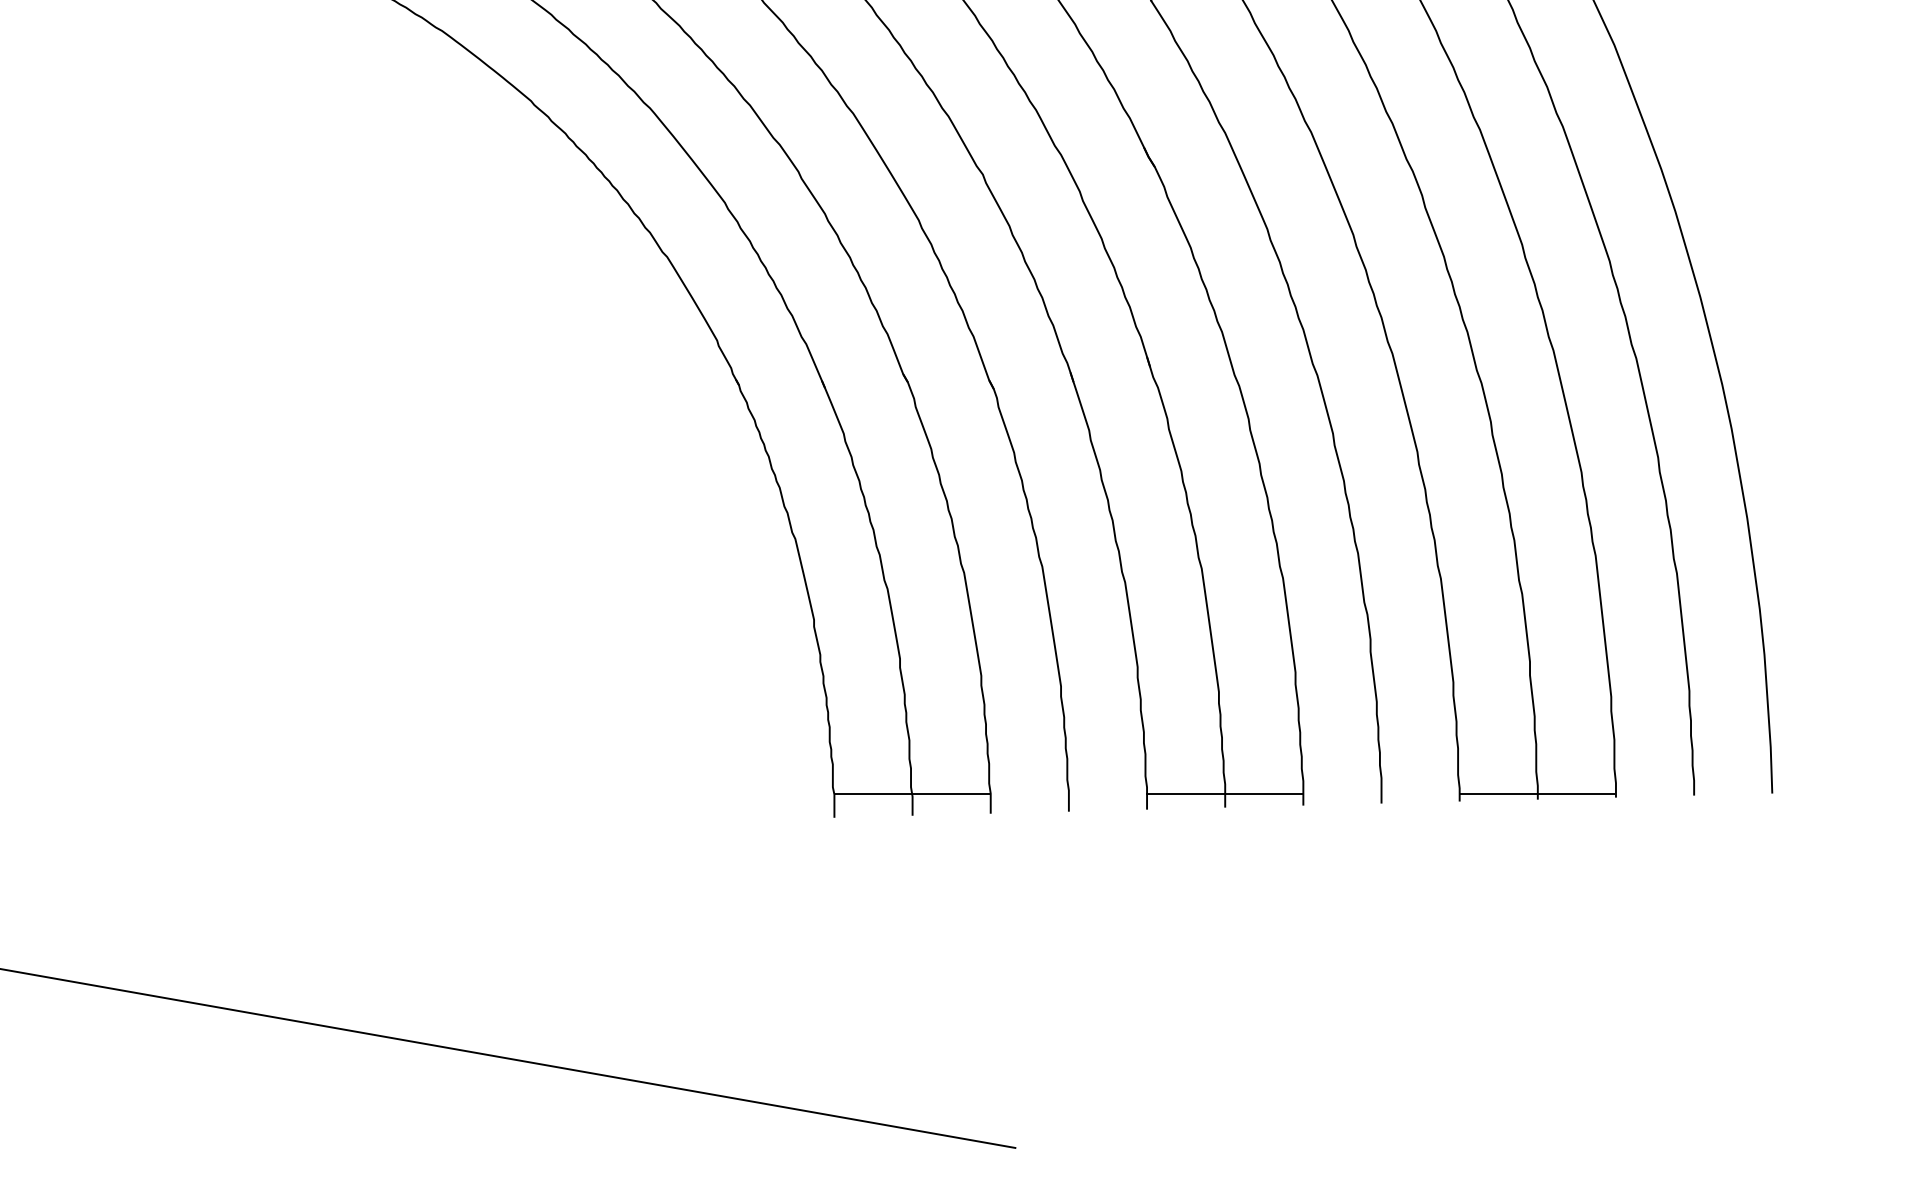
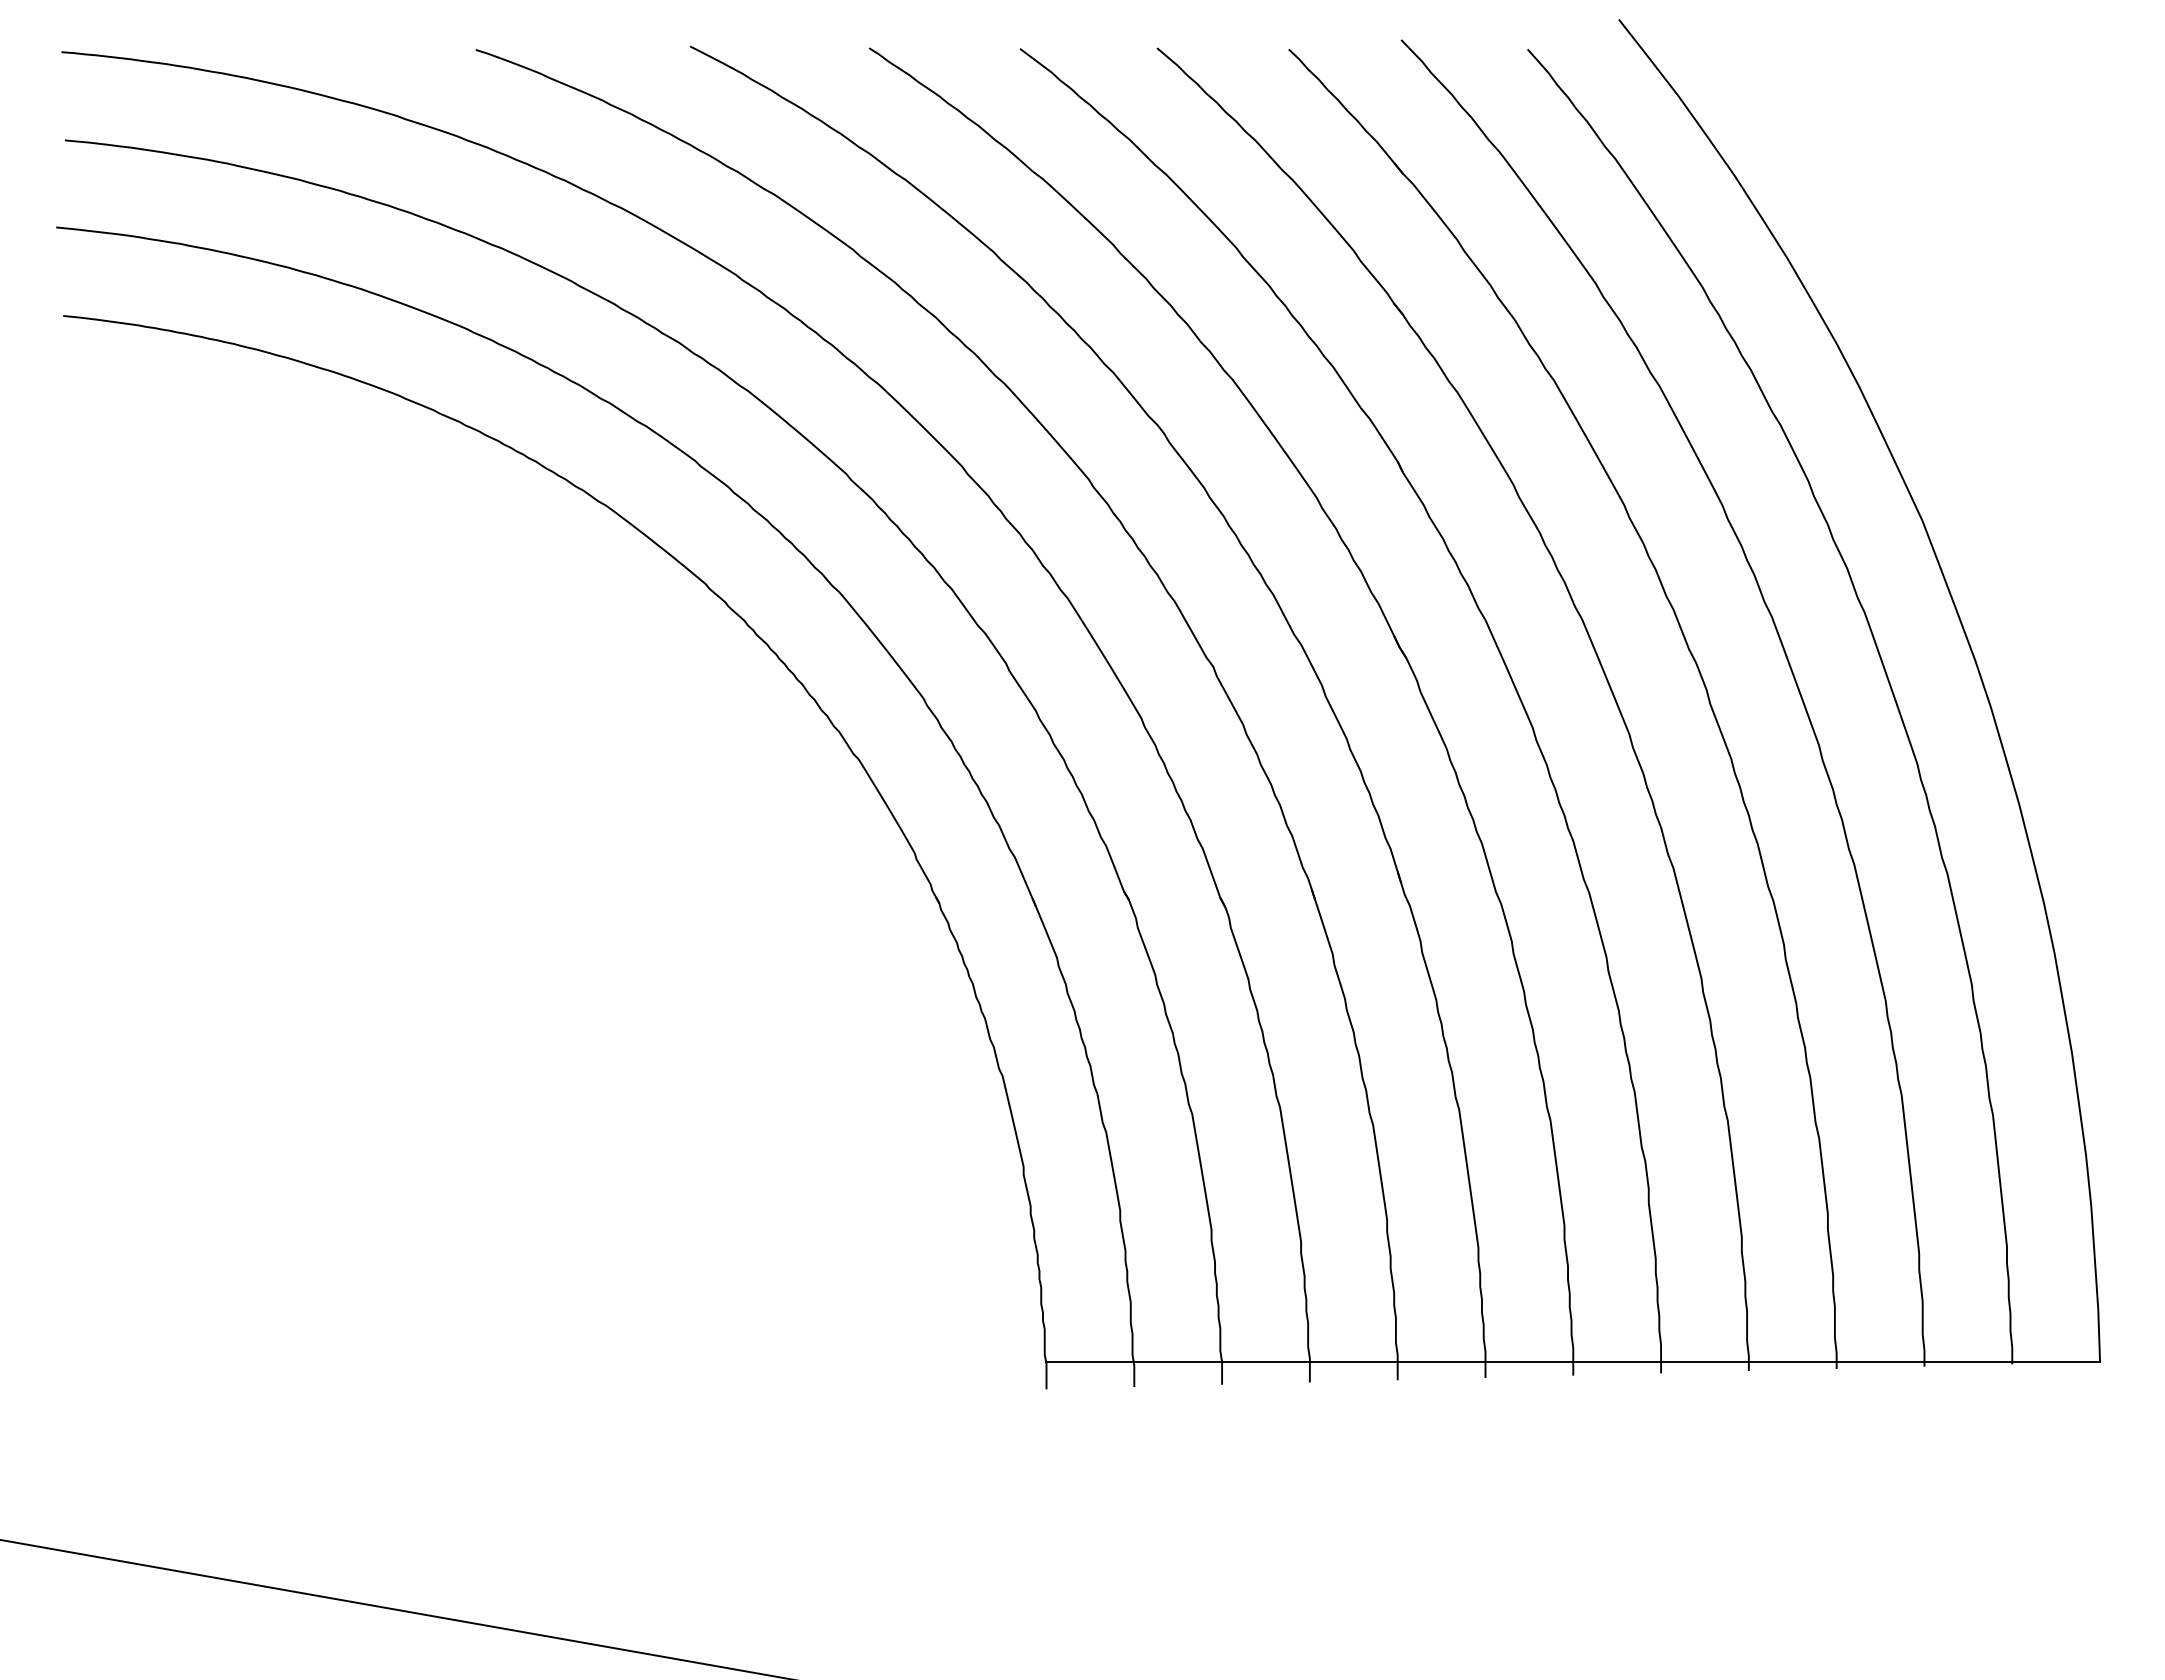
line: (1303, 793) -> (1573, 1362), dashed -> solid

